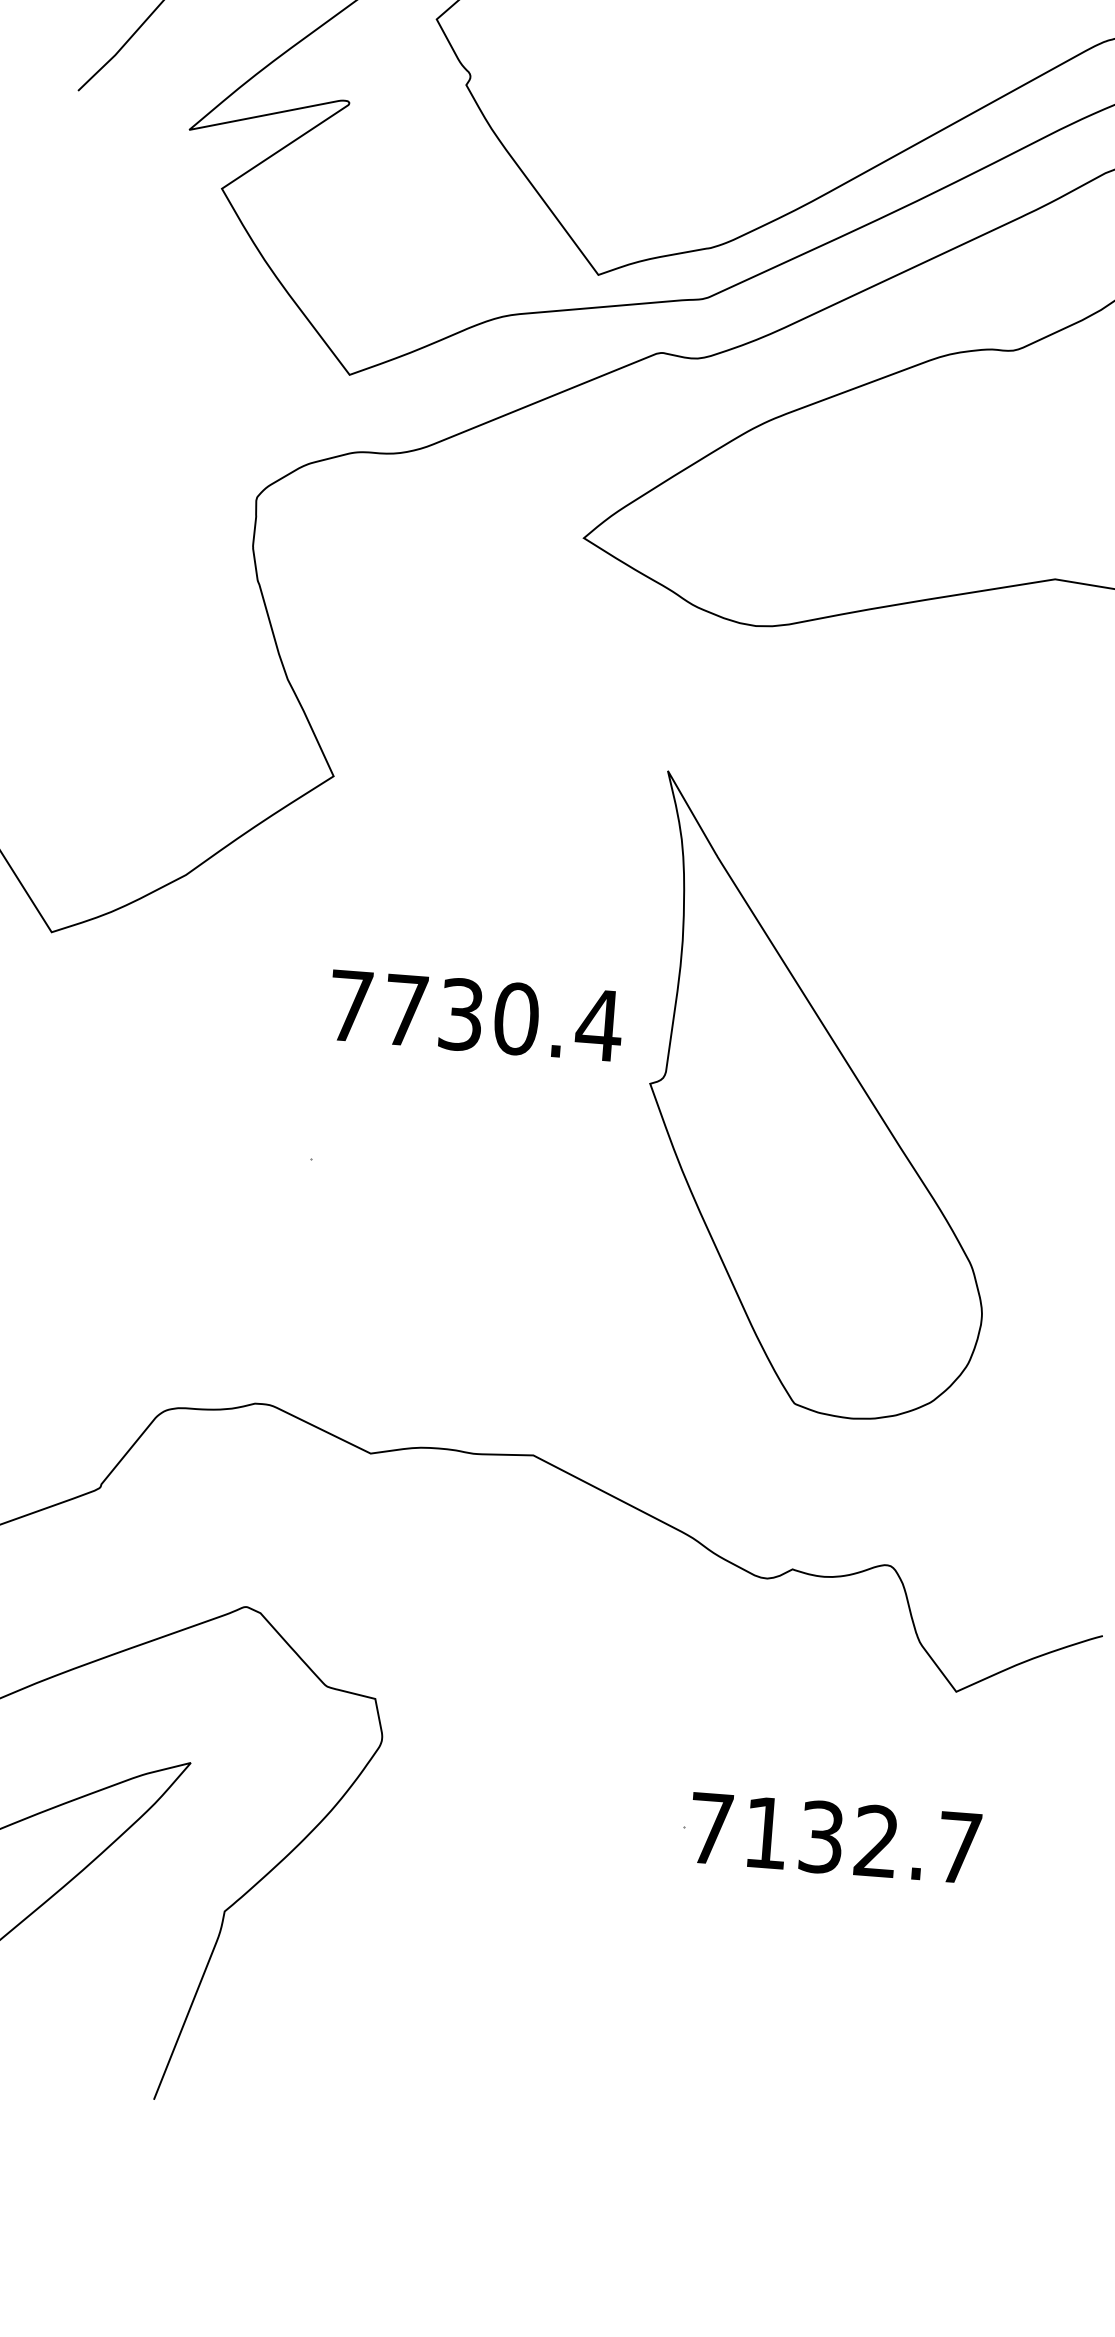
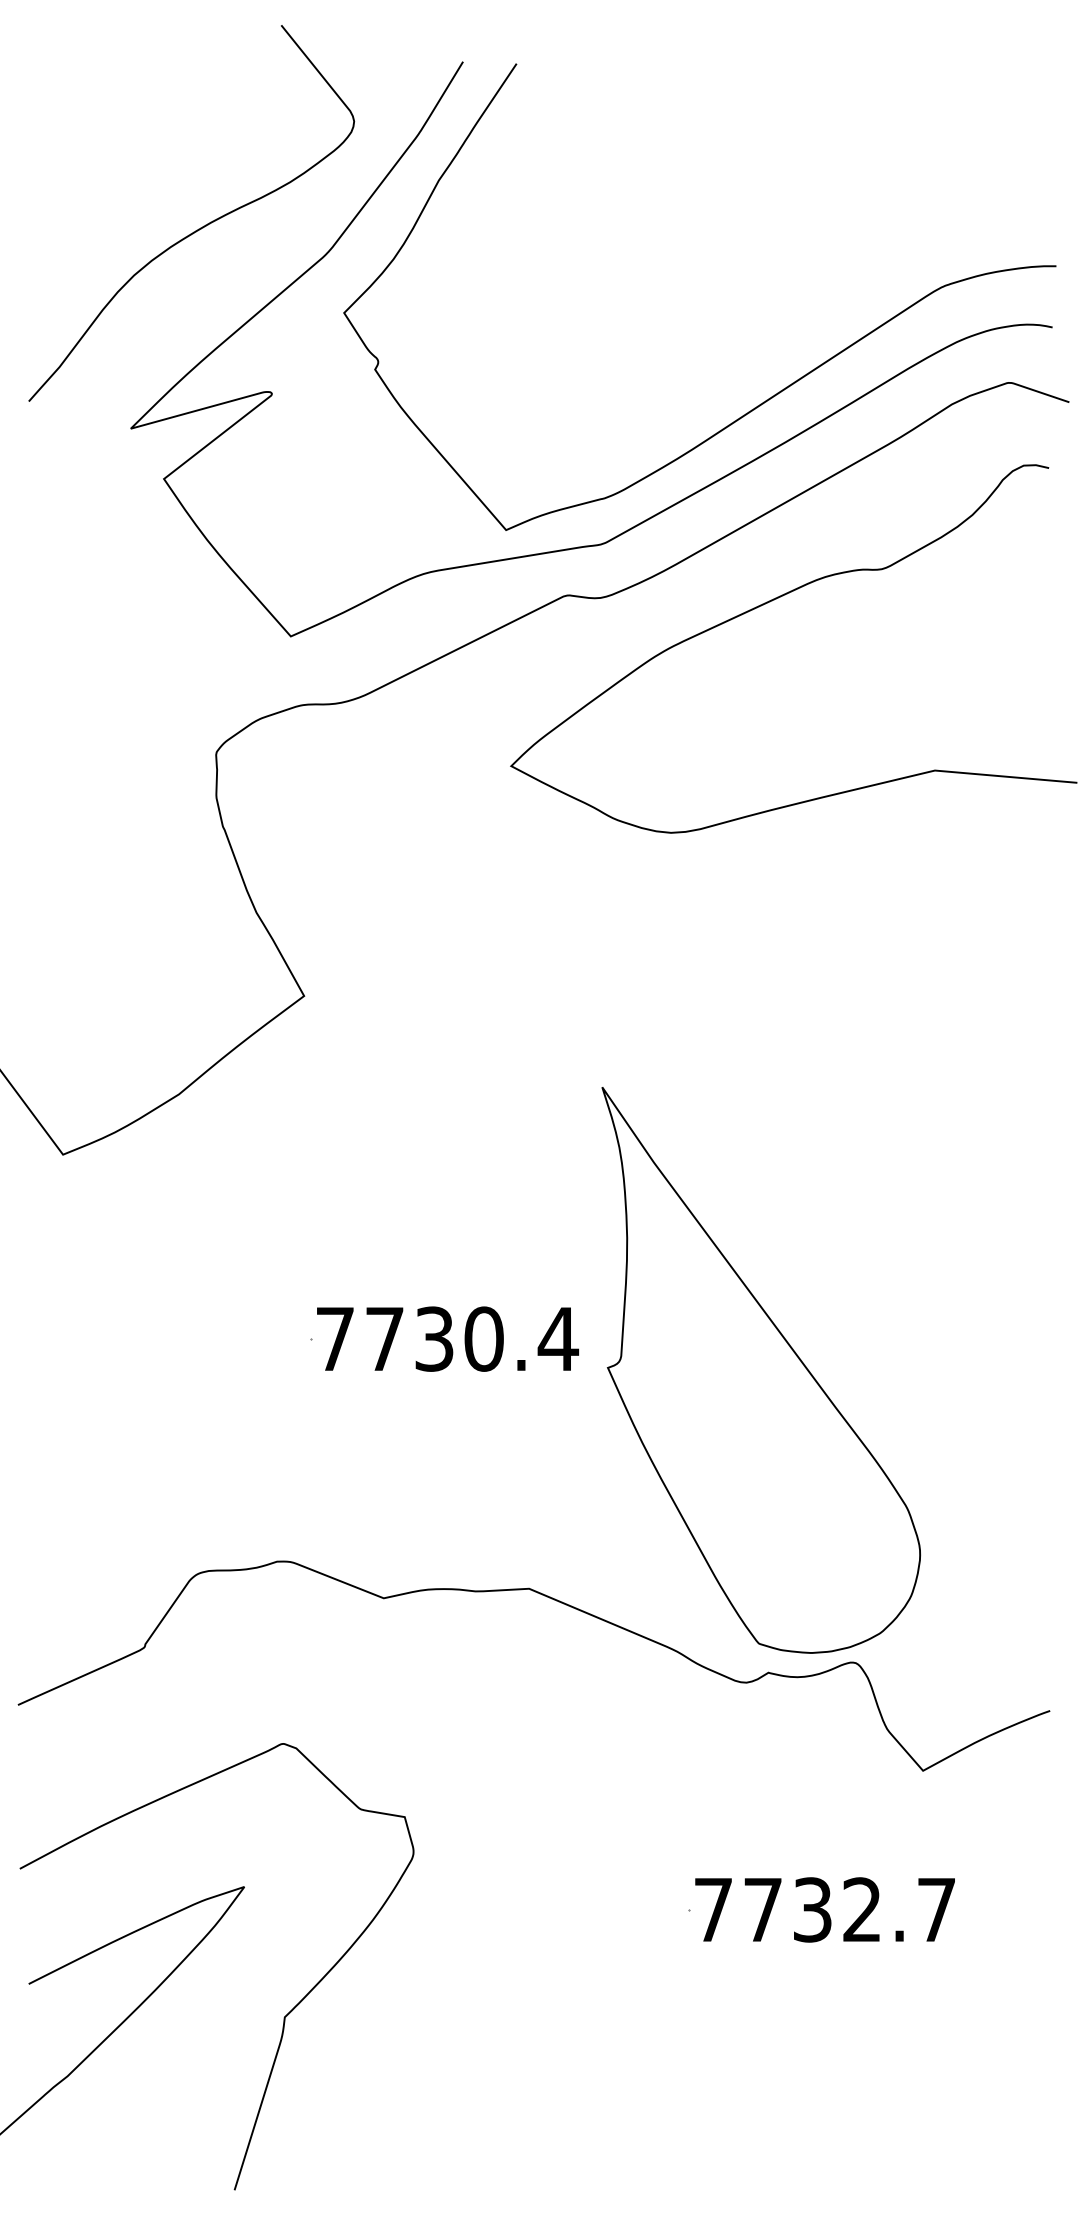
text: (475, 1015) -> (447, 1338), moved
part: (819, 1099) -> (760, 1370), moved
text: (765, 1832) -> (762, 1909), 7132.7 -> 7732.7

